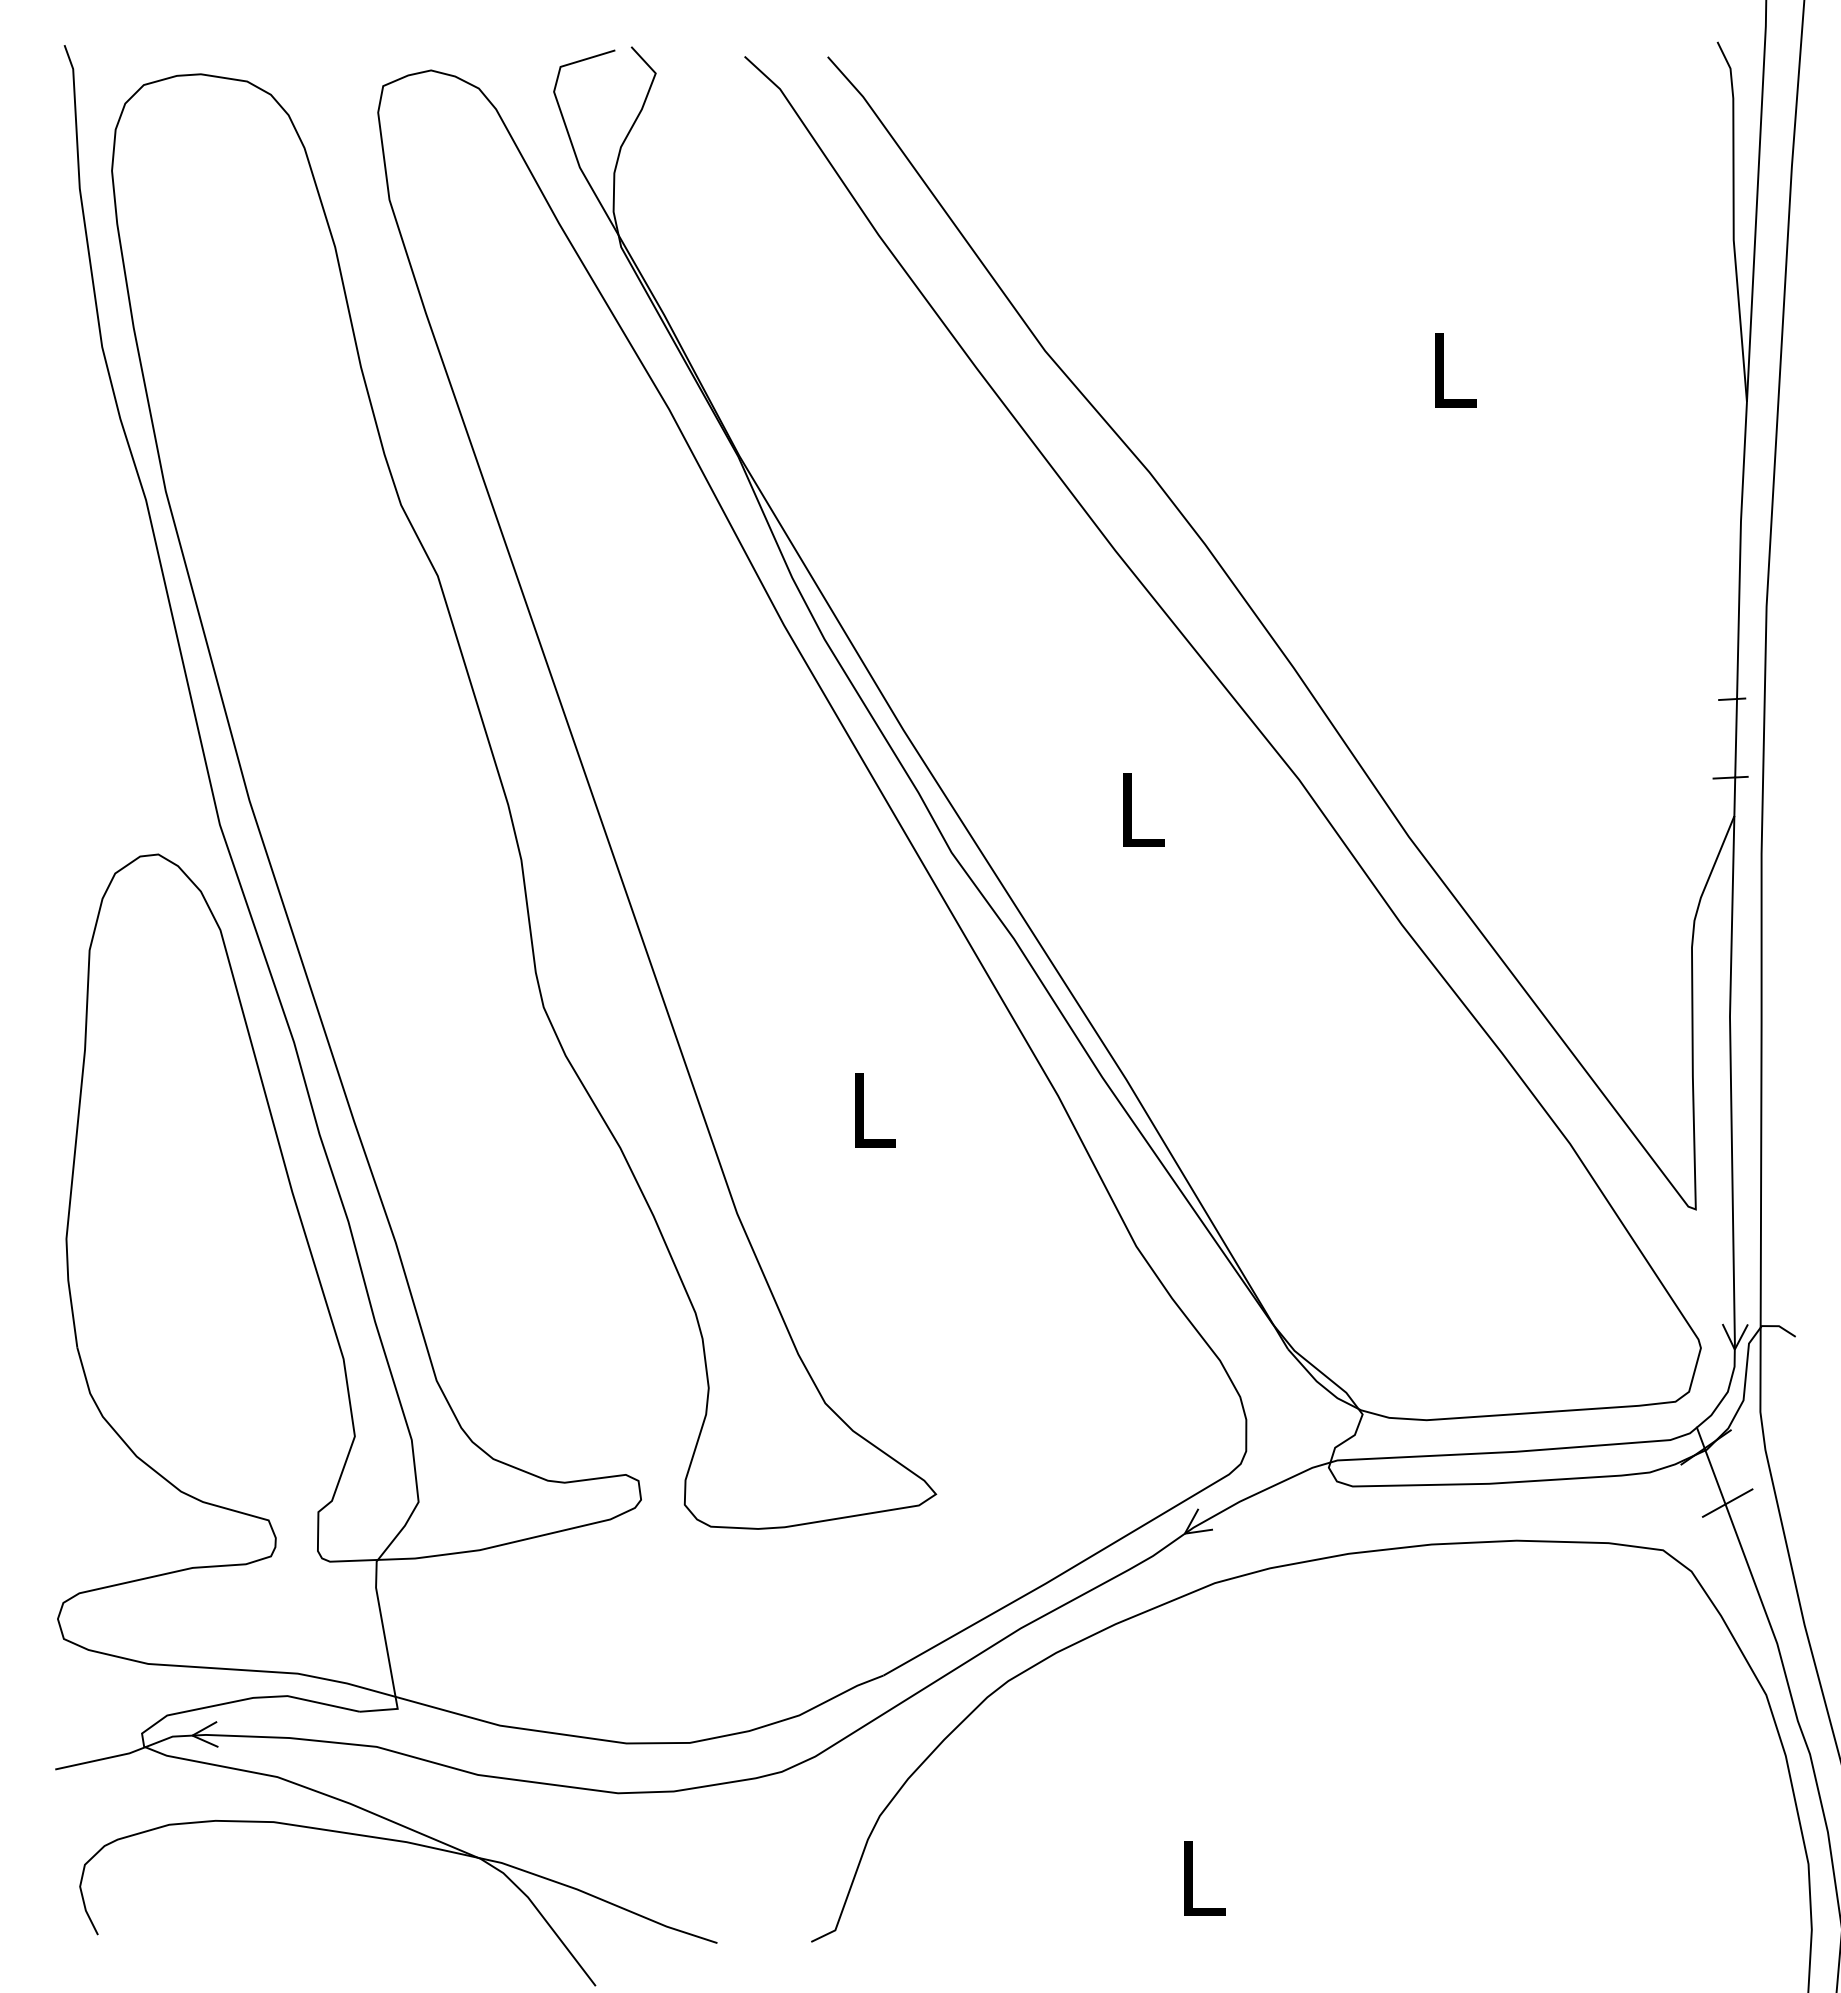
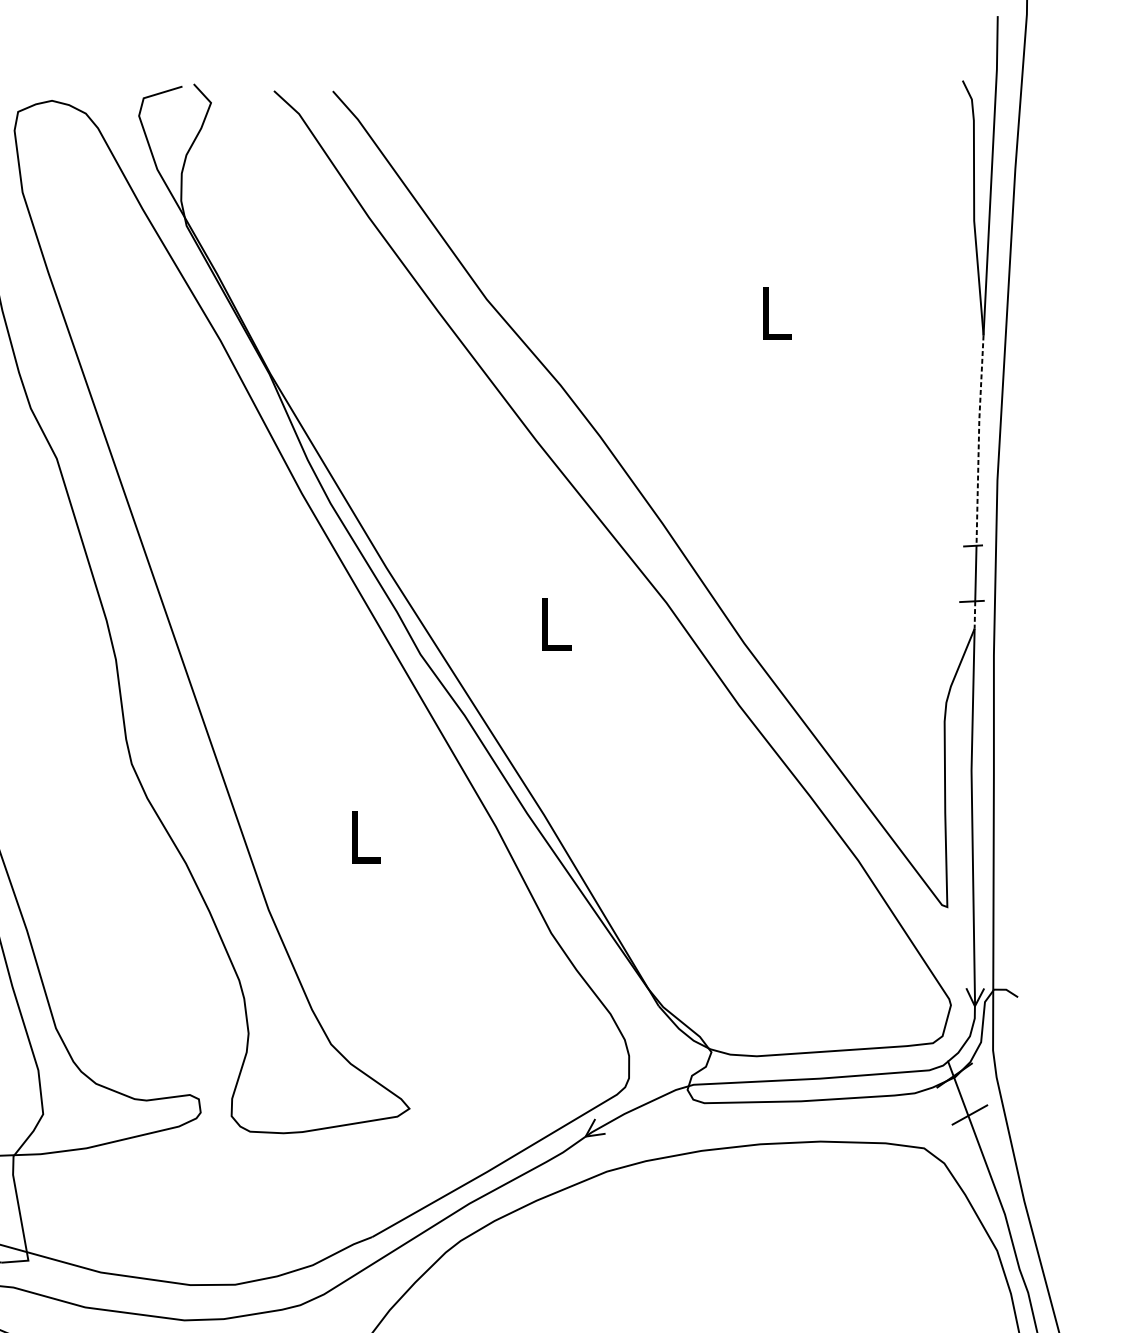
line: (1740, 550) -> (978, 440), solid -> dashed
line: (1734, 797) -> (974, 615), solid -> dashed

